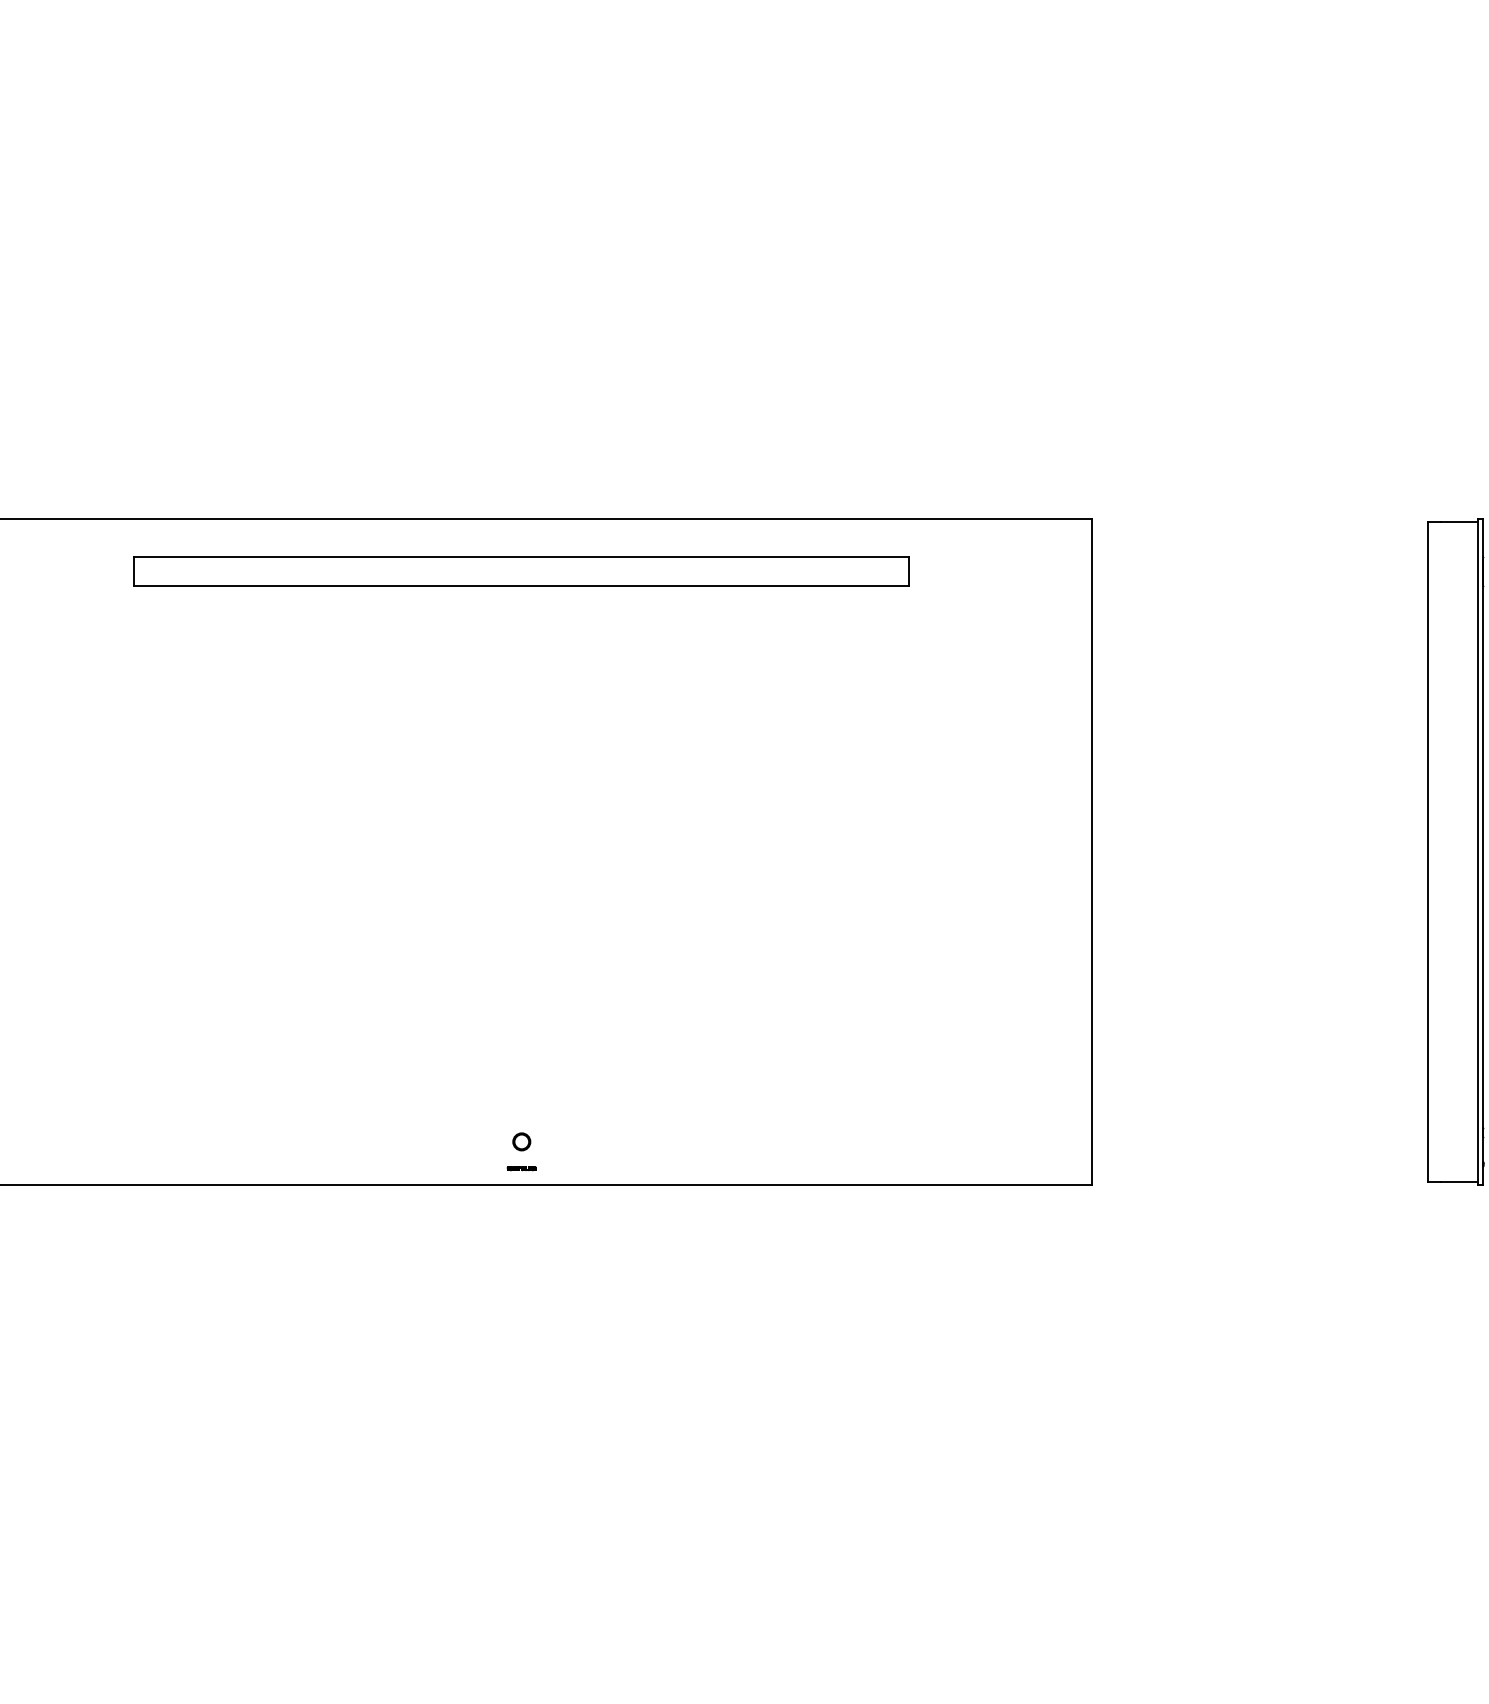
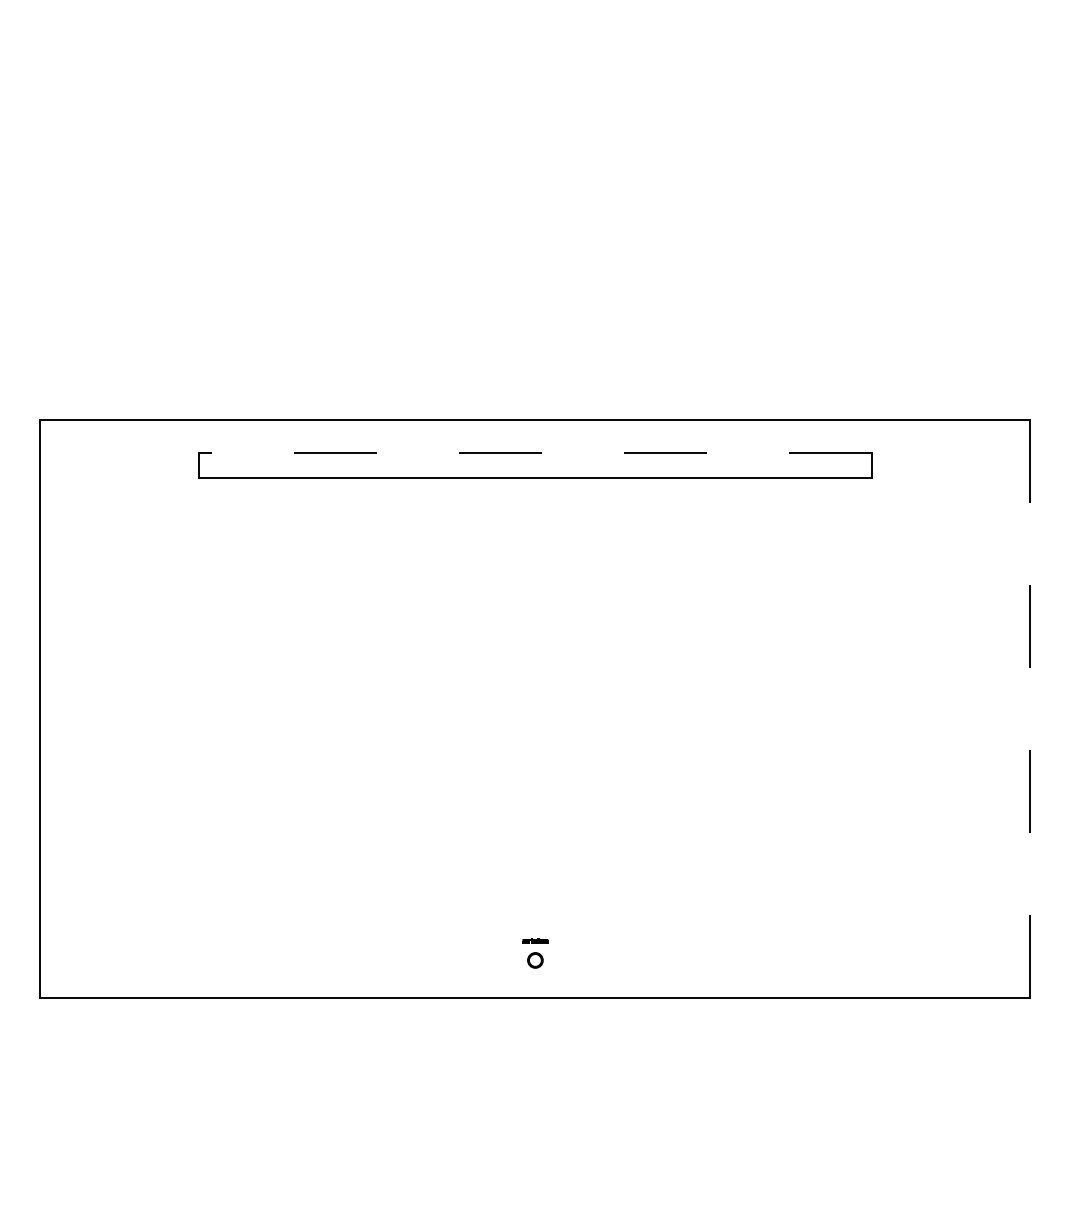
line: (521, 557) -> (535, 453), solid -> dashed
line: (1092, 852) -> (1030, 709), solid -> dashed
part: (521, 1168) -> (535, 940), moved

